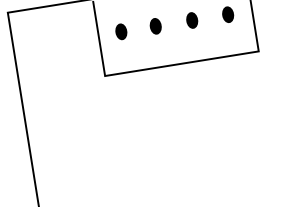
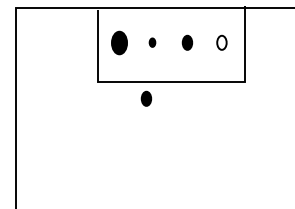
fill: (227, 14) -> (221, 42), removed
part: (155, 25) -> (152, 42), size x0.6
part: (121, 31) -> (119, 42), size x1.6
part: (158, 85) -> (146, 98), added

